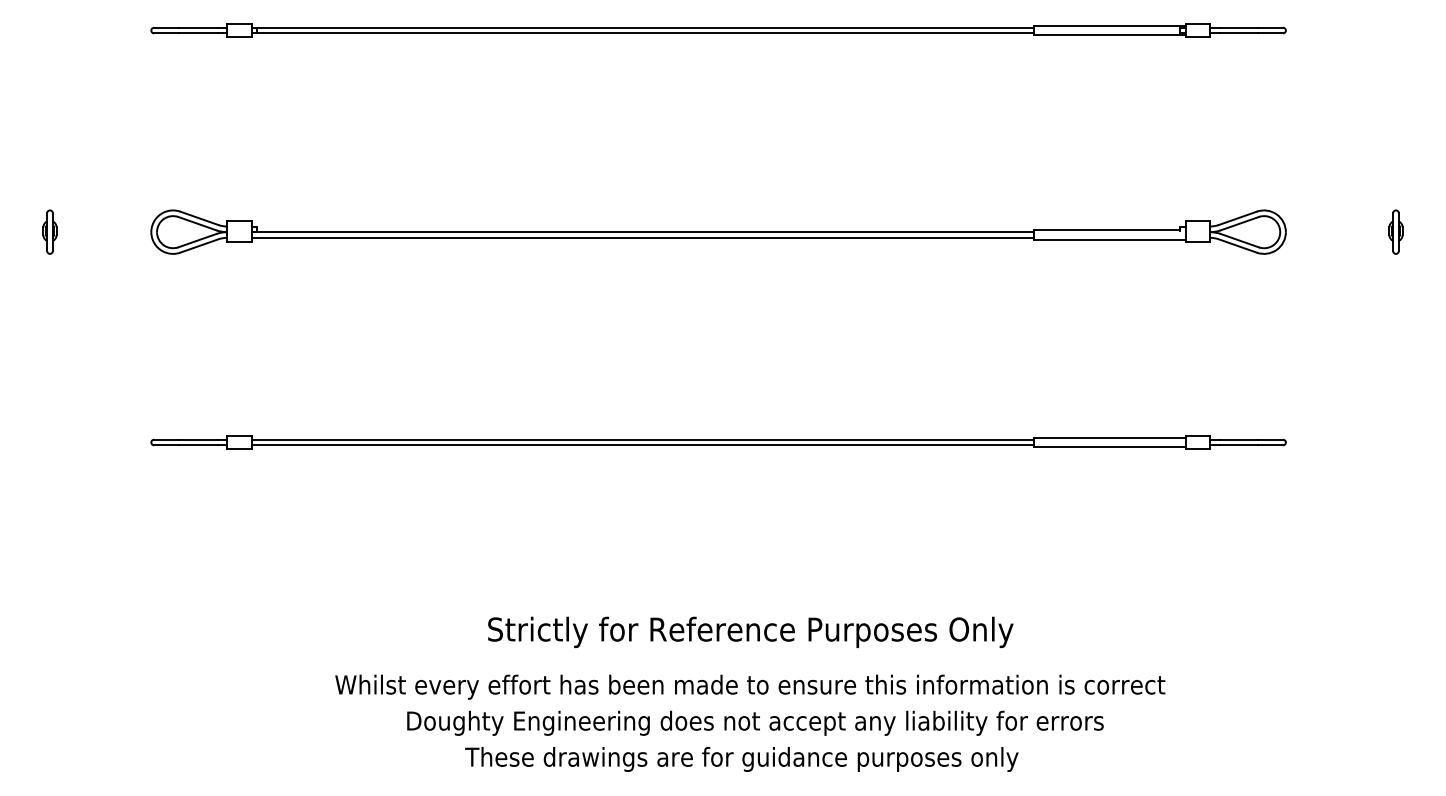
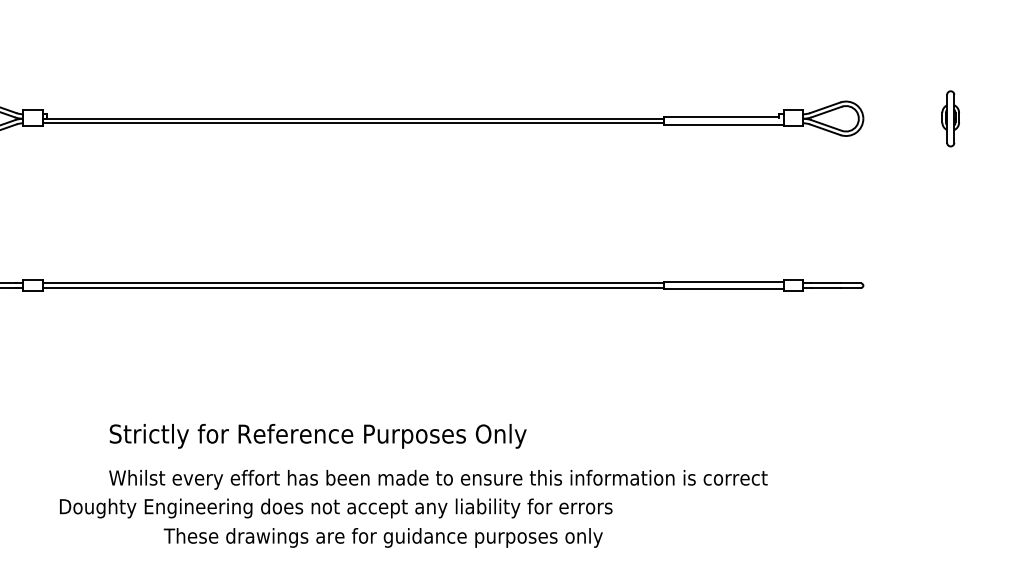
part: (1395, 231) -> (950, 118), size x1.6
text: (750, 632) -> (317, 436), moved
text: (755, 722) -> (336, 507), moved
text: (741, 759) -> (383, 537), moved

